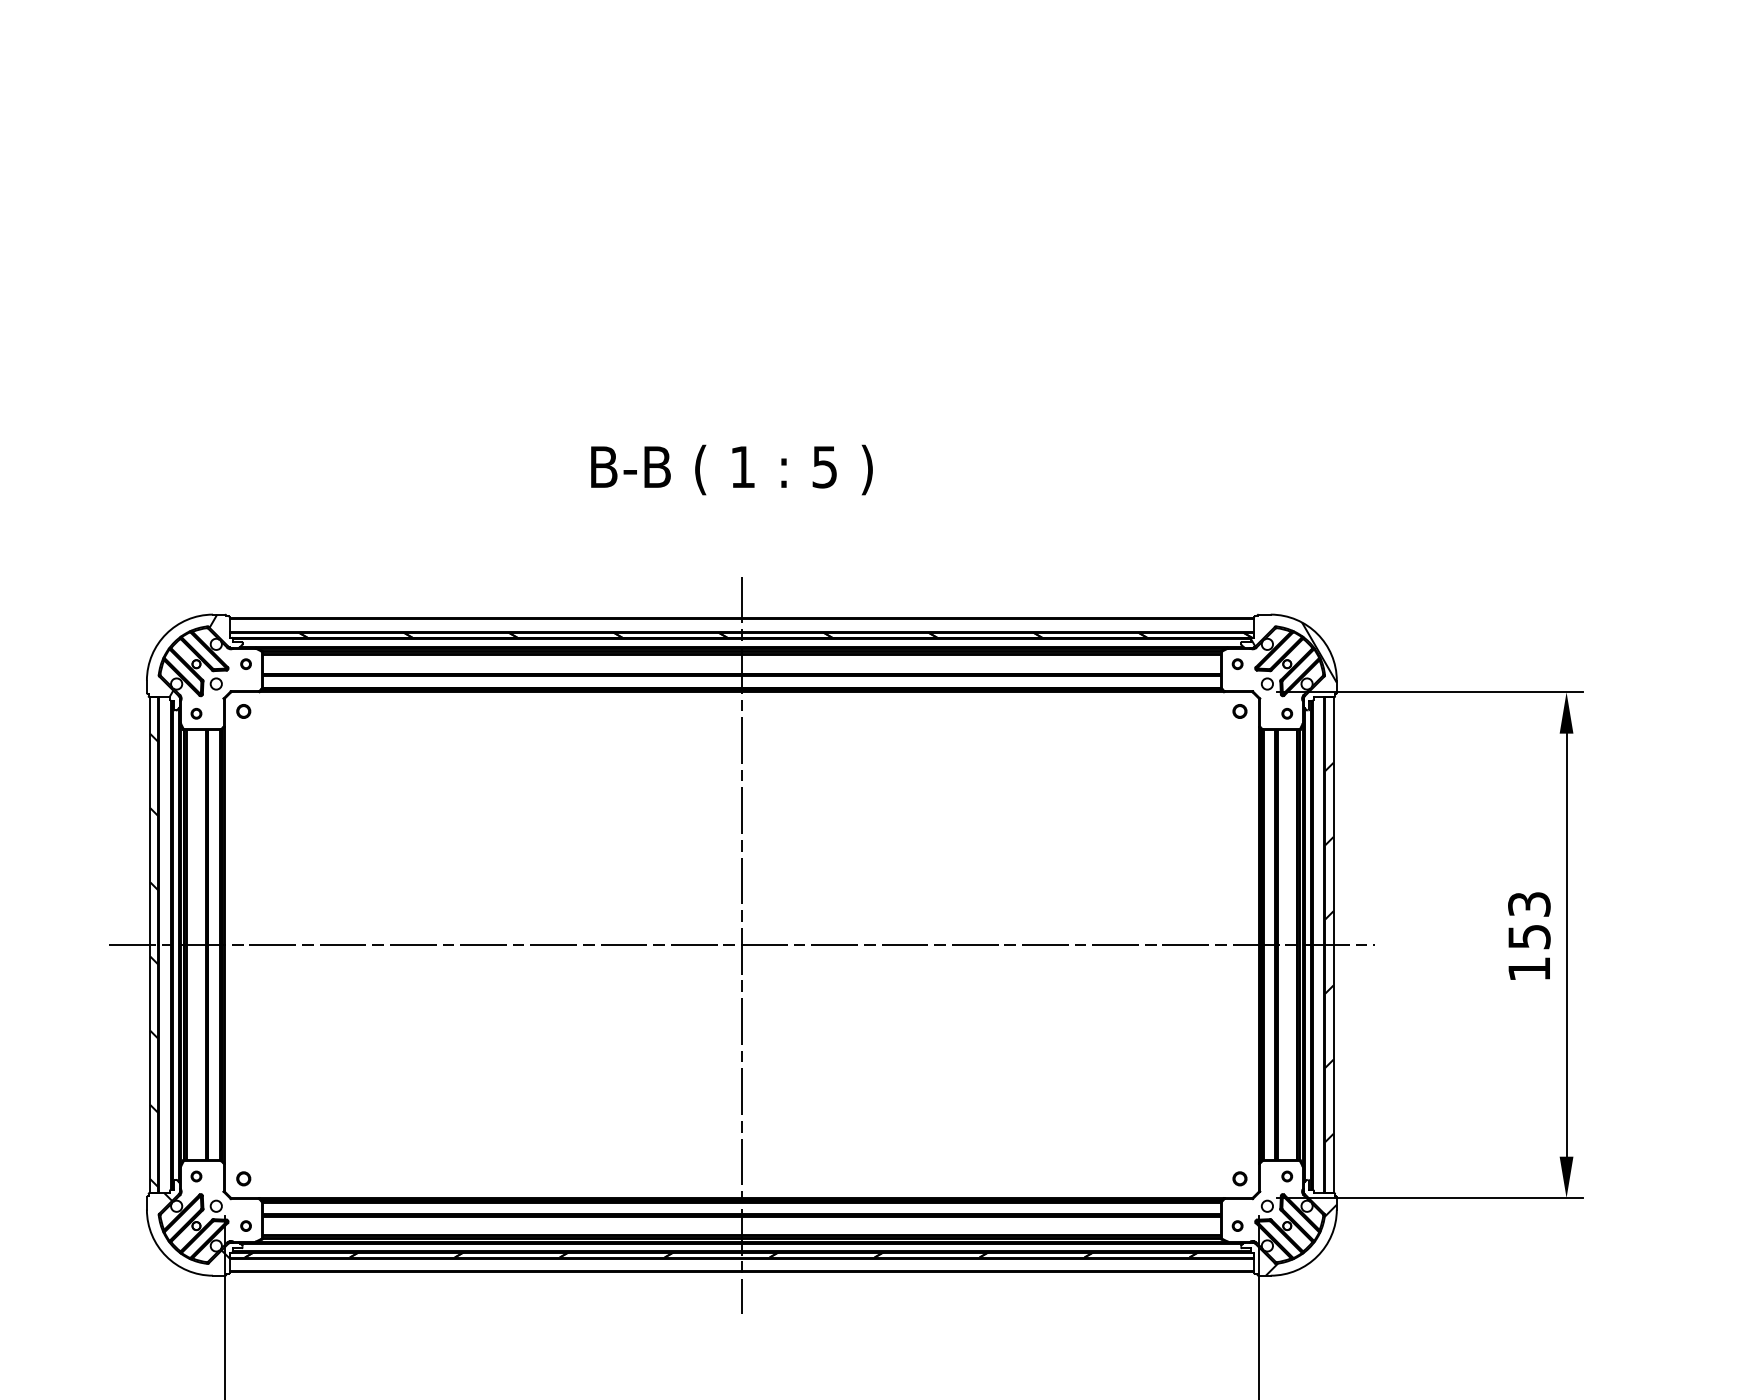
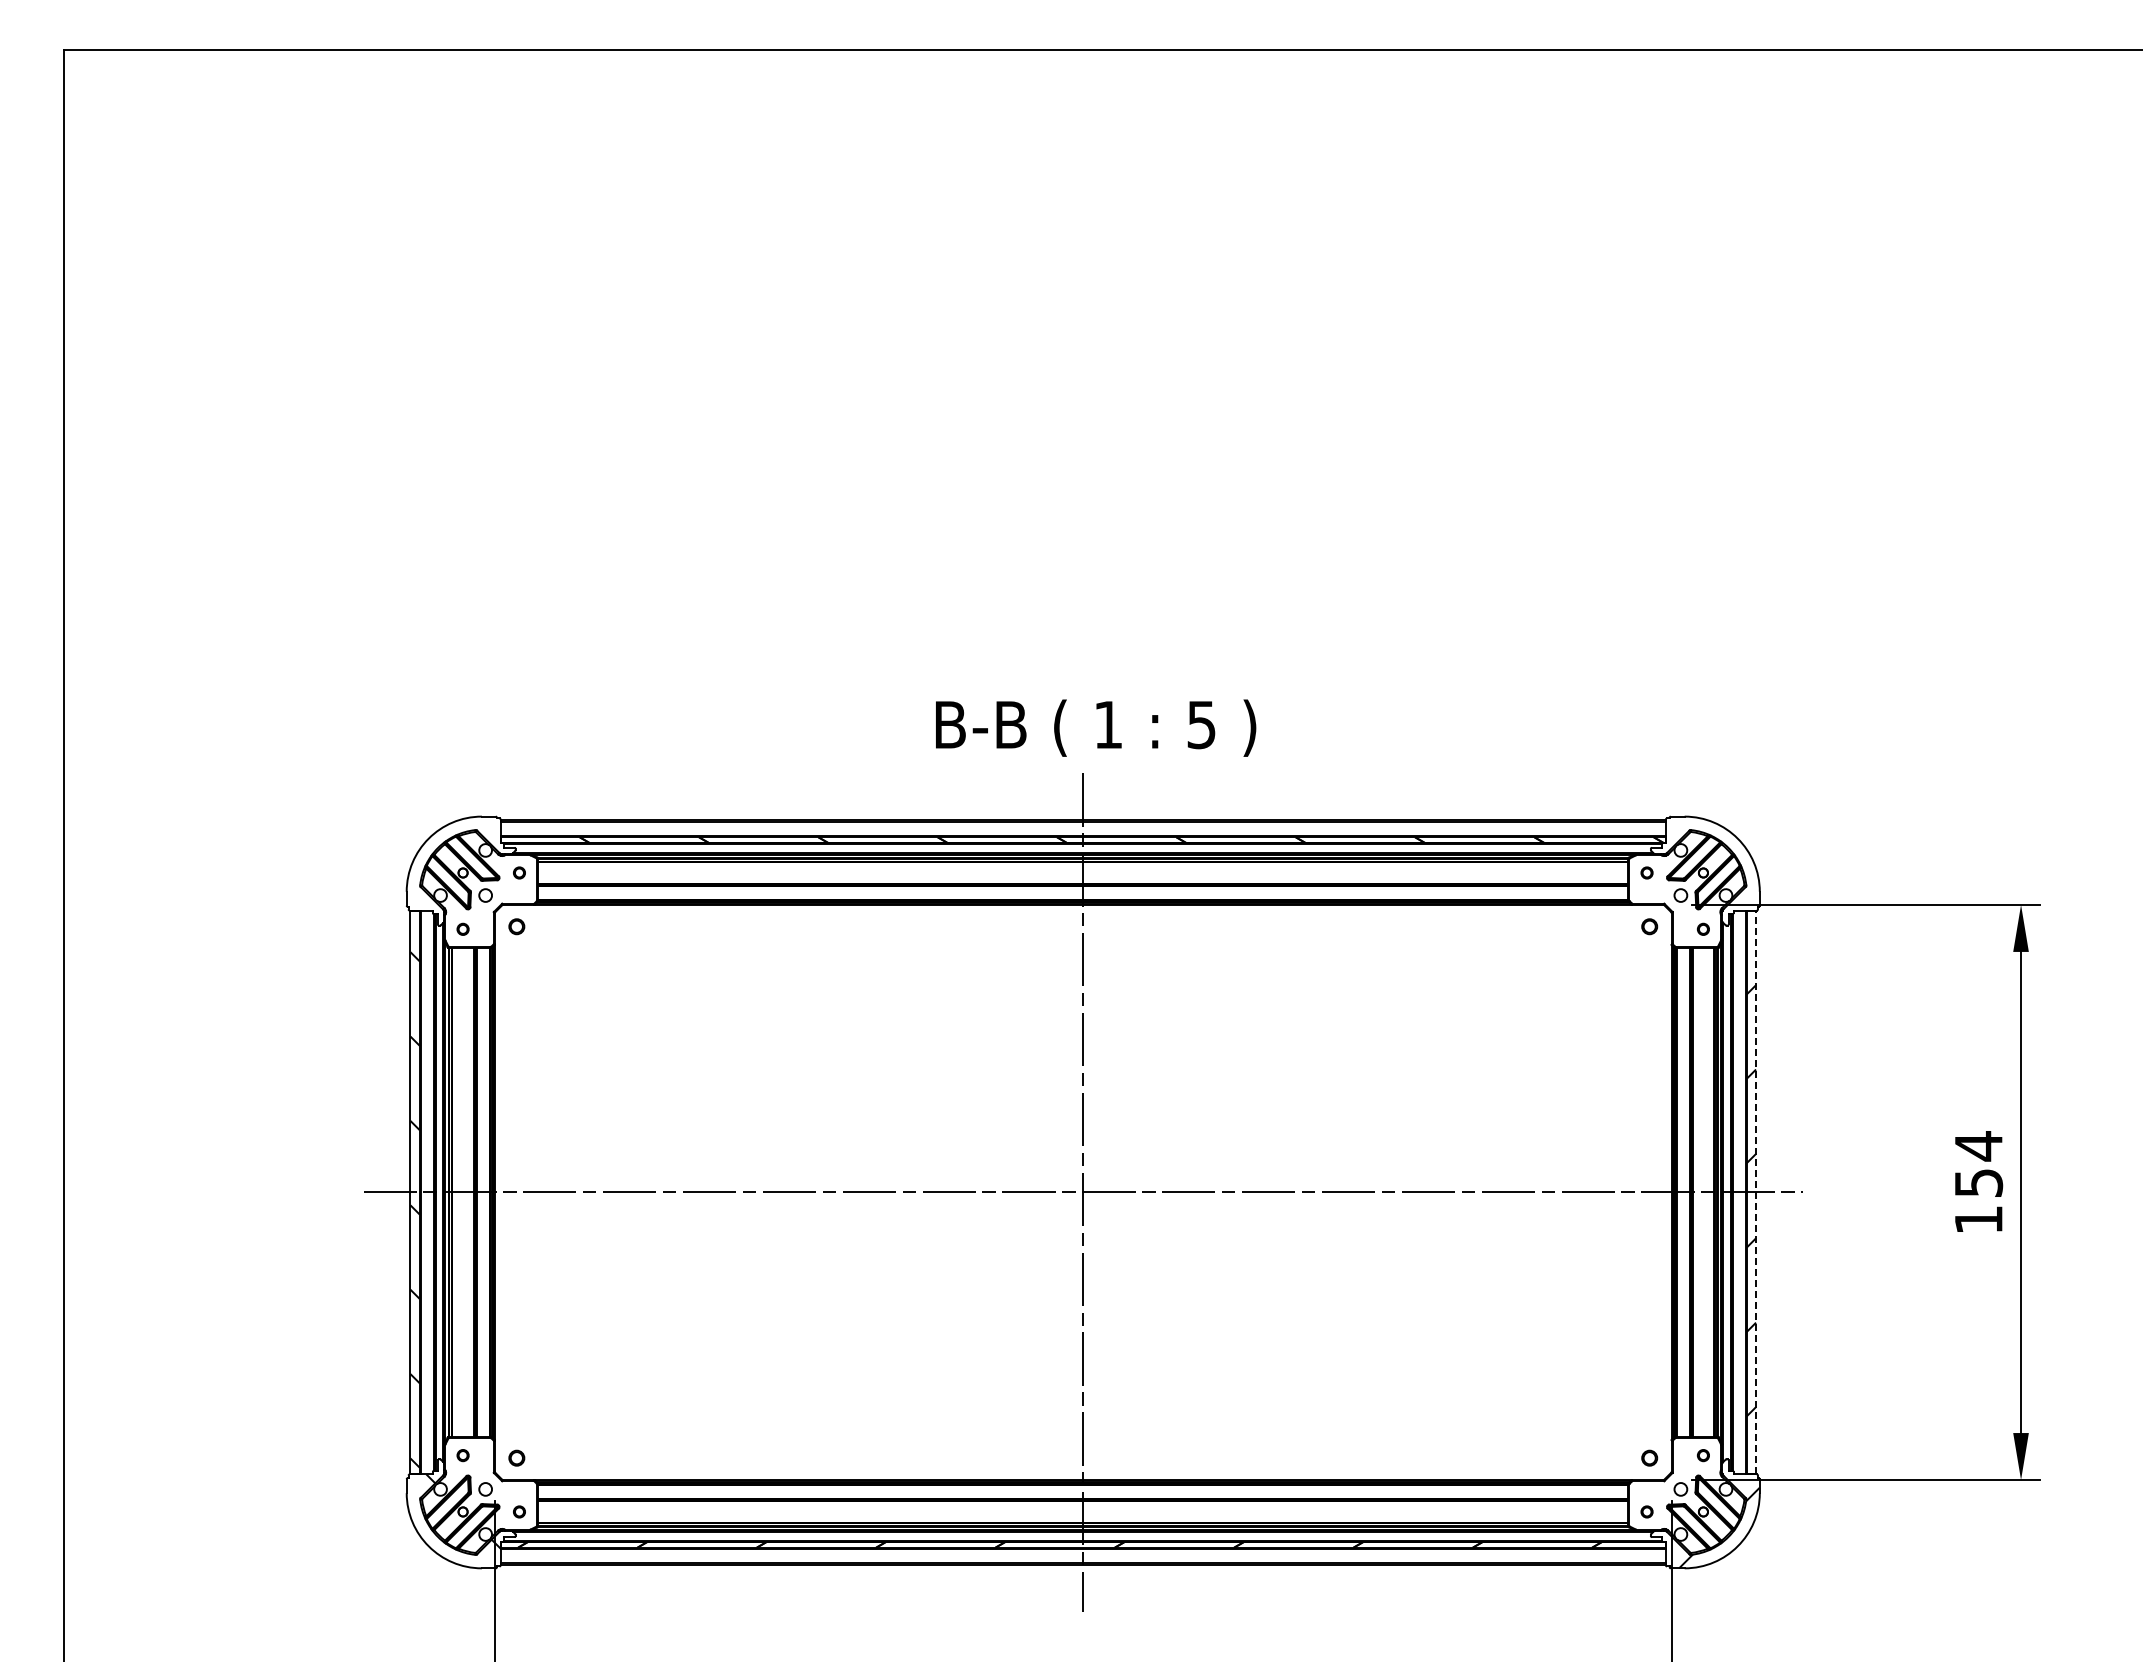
text: (732, 469) -> (1096, 727), moved
hatch: (1293, 652) -> (1710, 859), removed
hatch: (193, 655) -> (459, 863), removed
text: (1529, 904) -> (1978, 1146), 153 -> 154
line: (1333, 945) -> (1756, 1192), solid -> dashed

